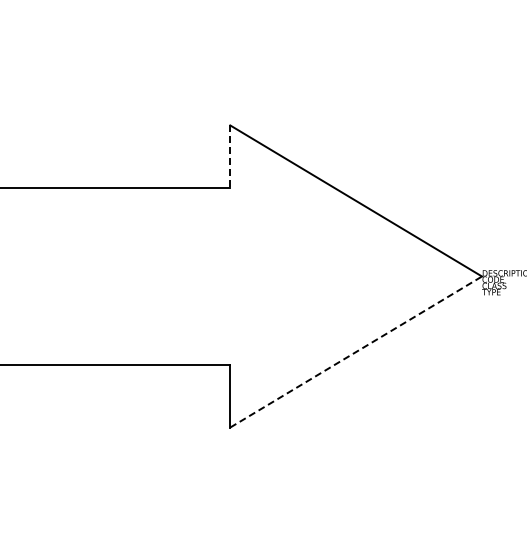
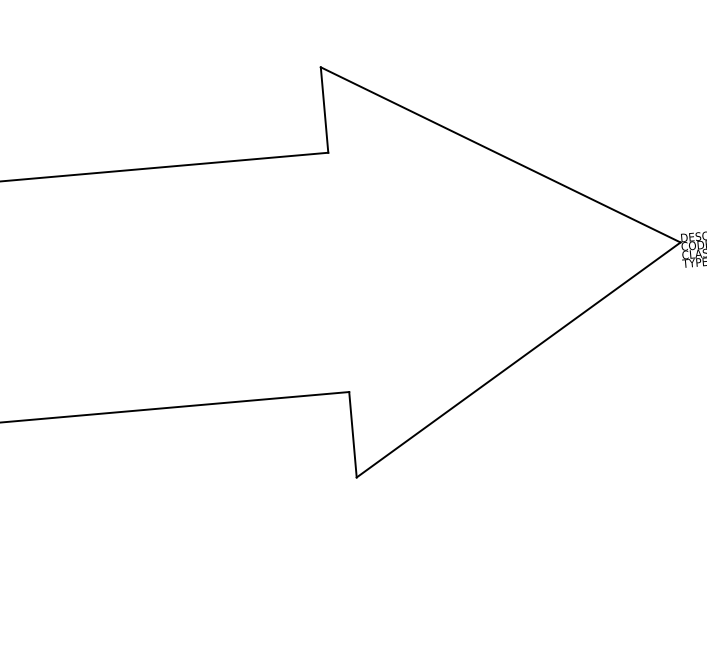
line: (230, 157) -> (324, 110), dashed -> solid
line: (356, 352) -> (519, 360), dashed -> solid

